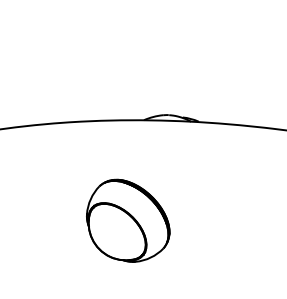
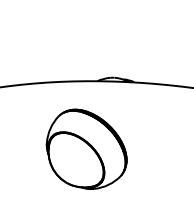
part: (127, 219) -> (86, 148), size x1.43

